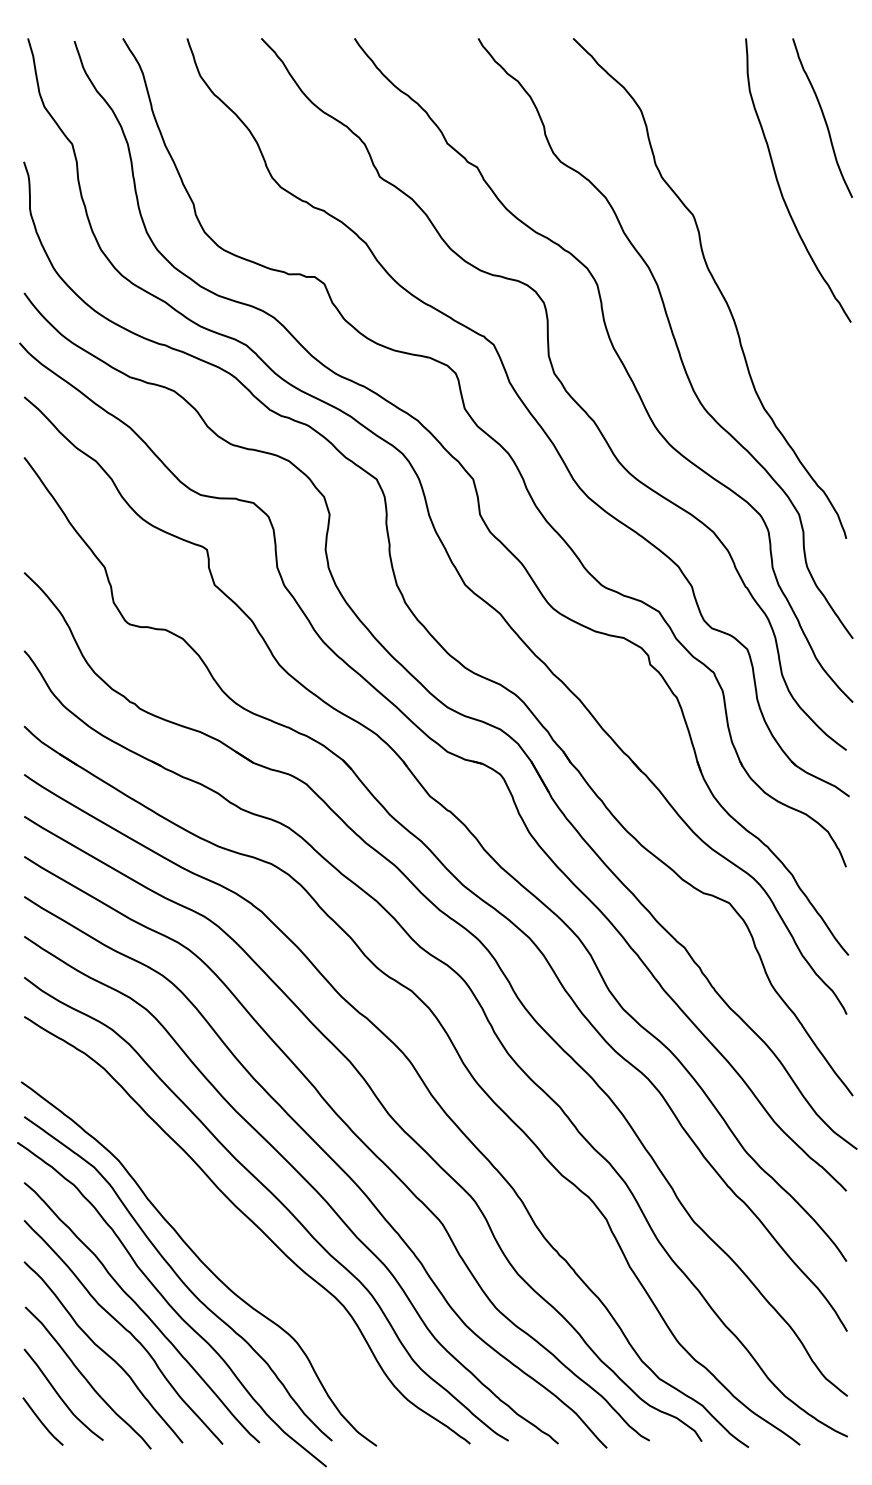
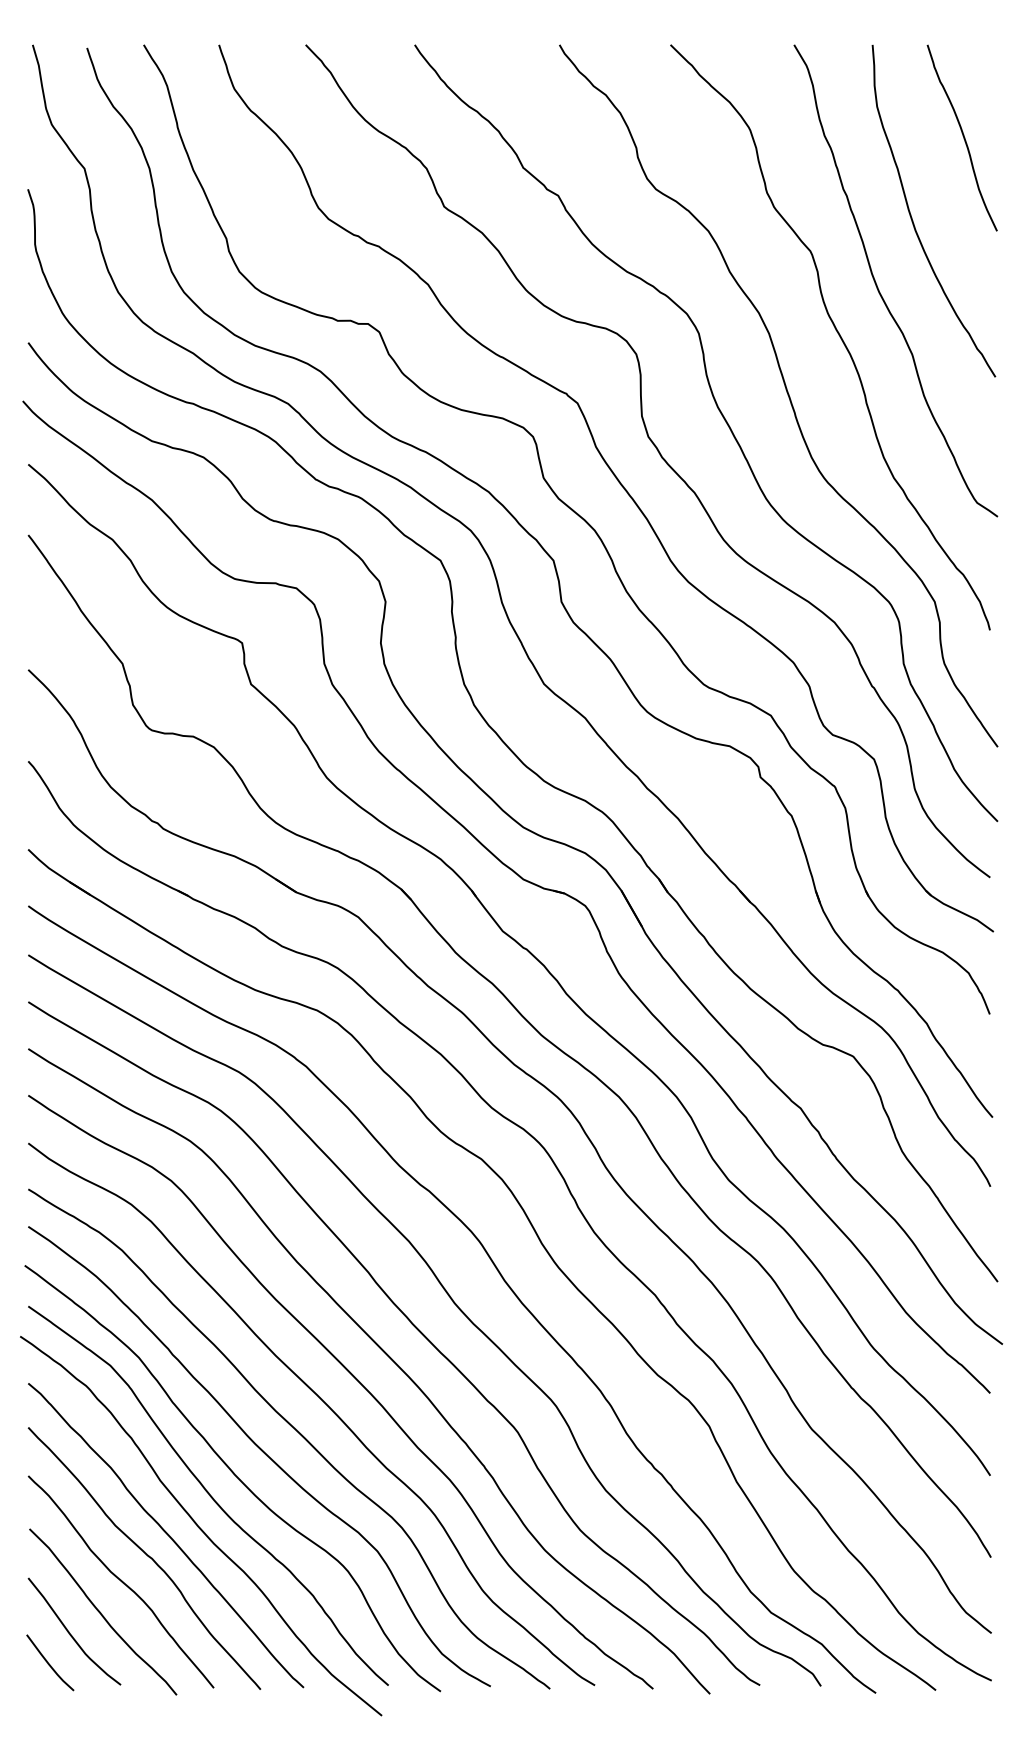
curve: (751, 246) -> (879, 288), added
curve: (224, 1241) -> (262, 1452), added

